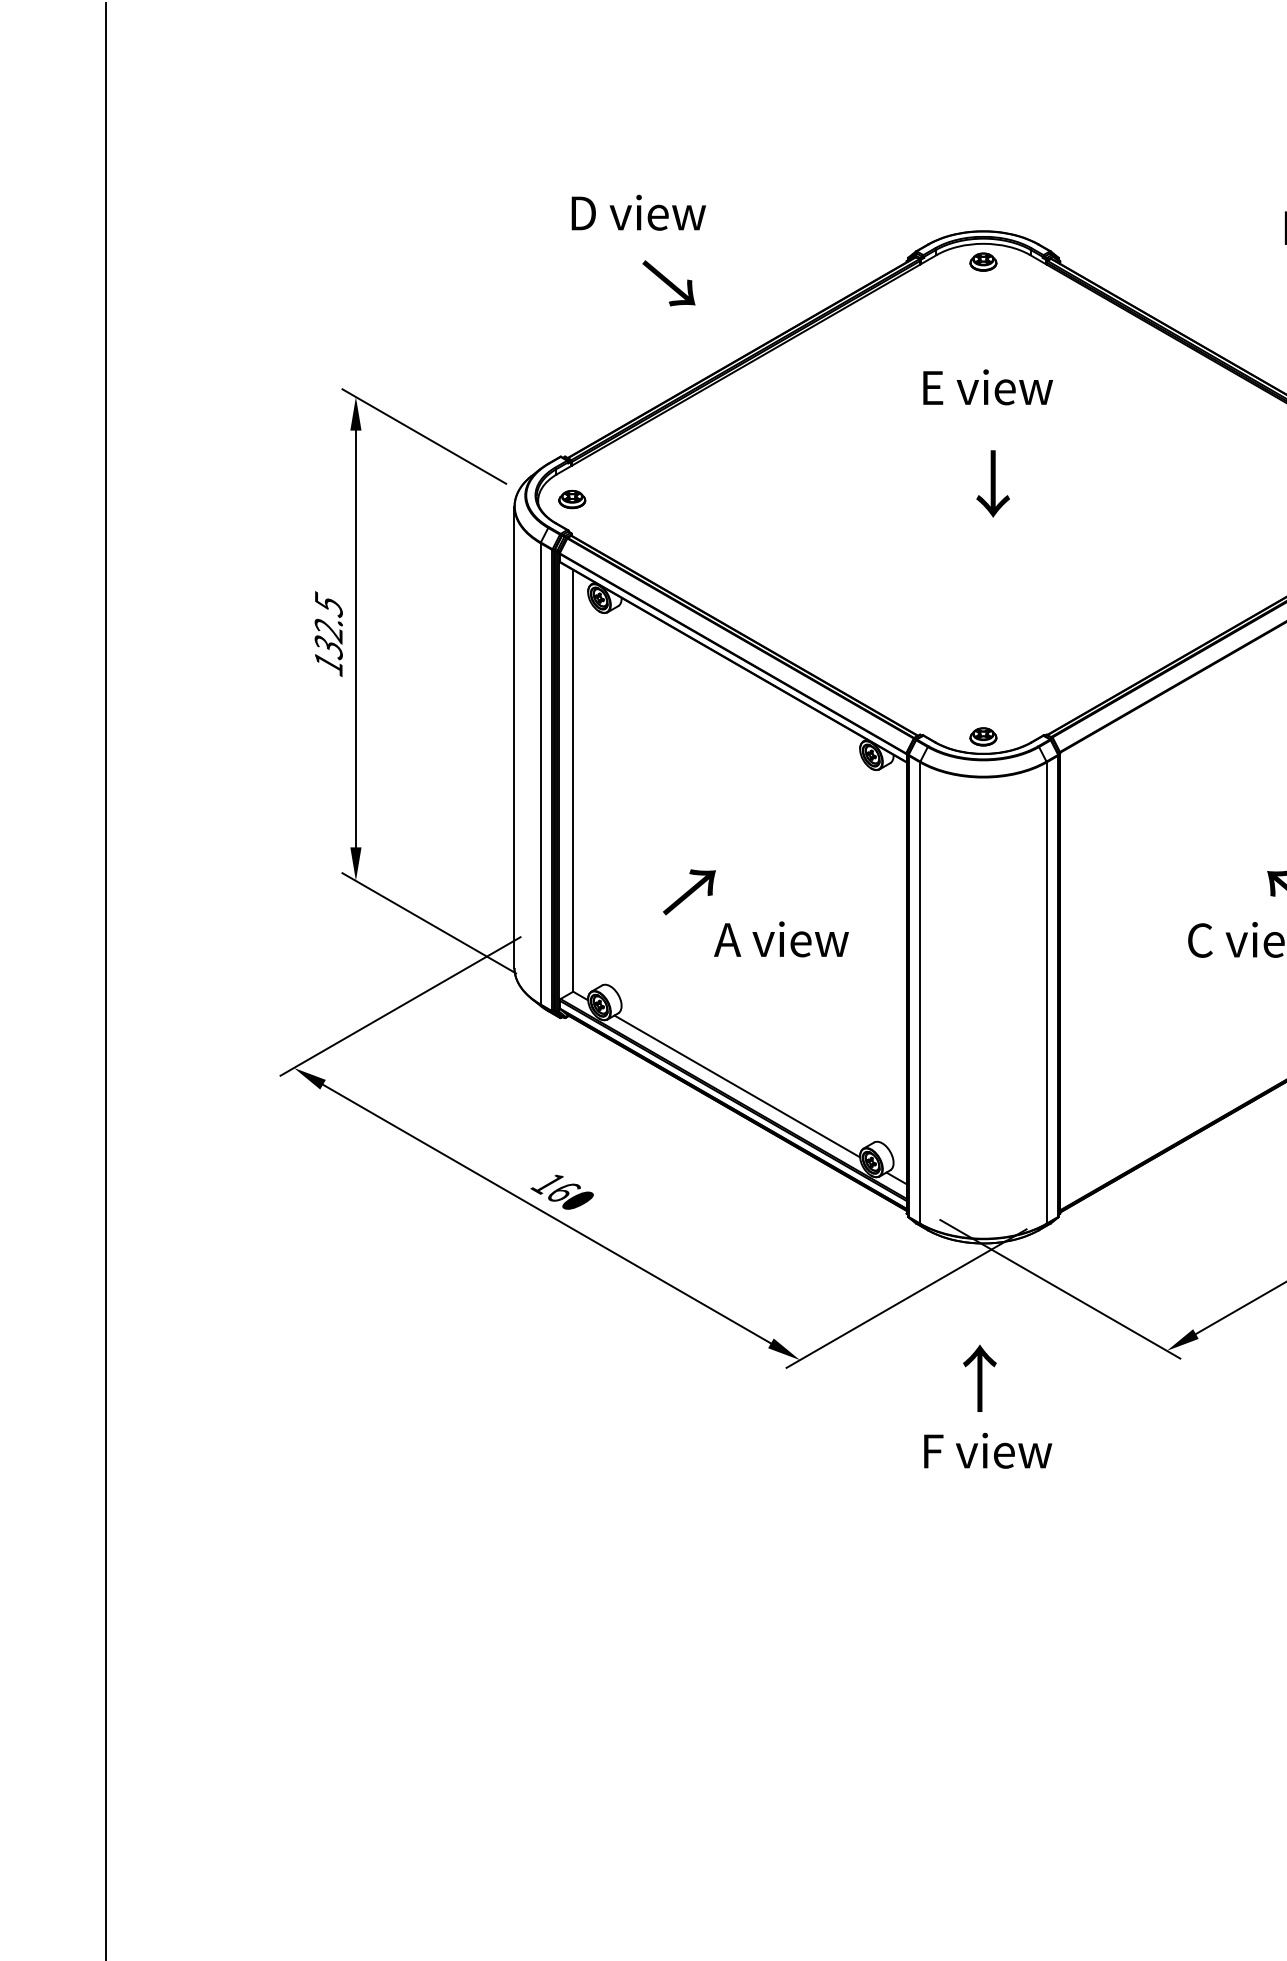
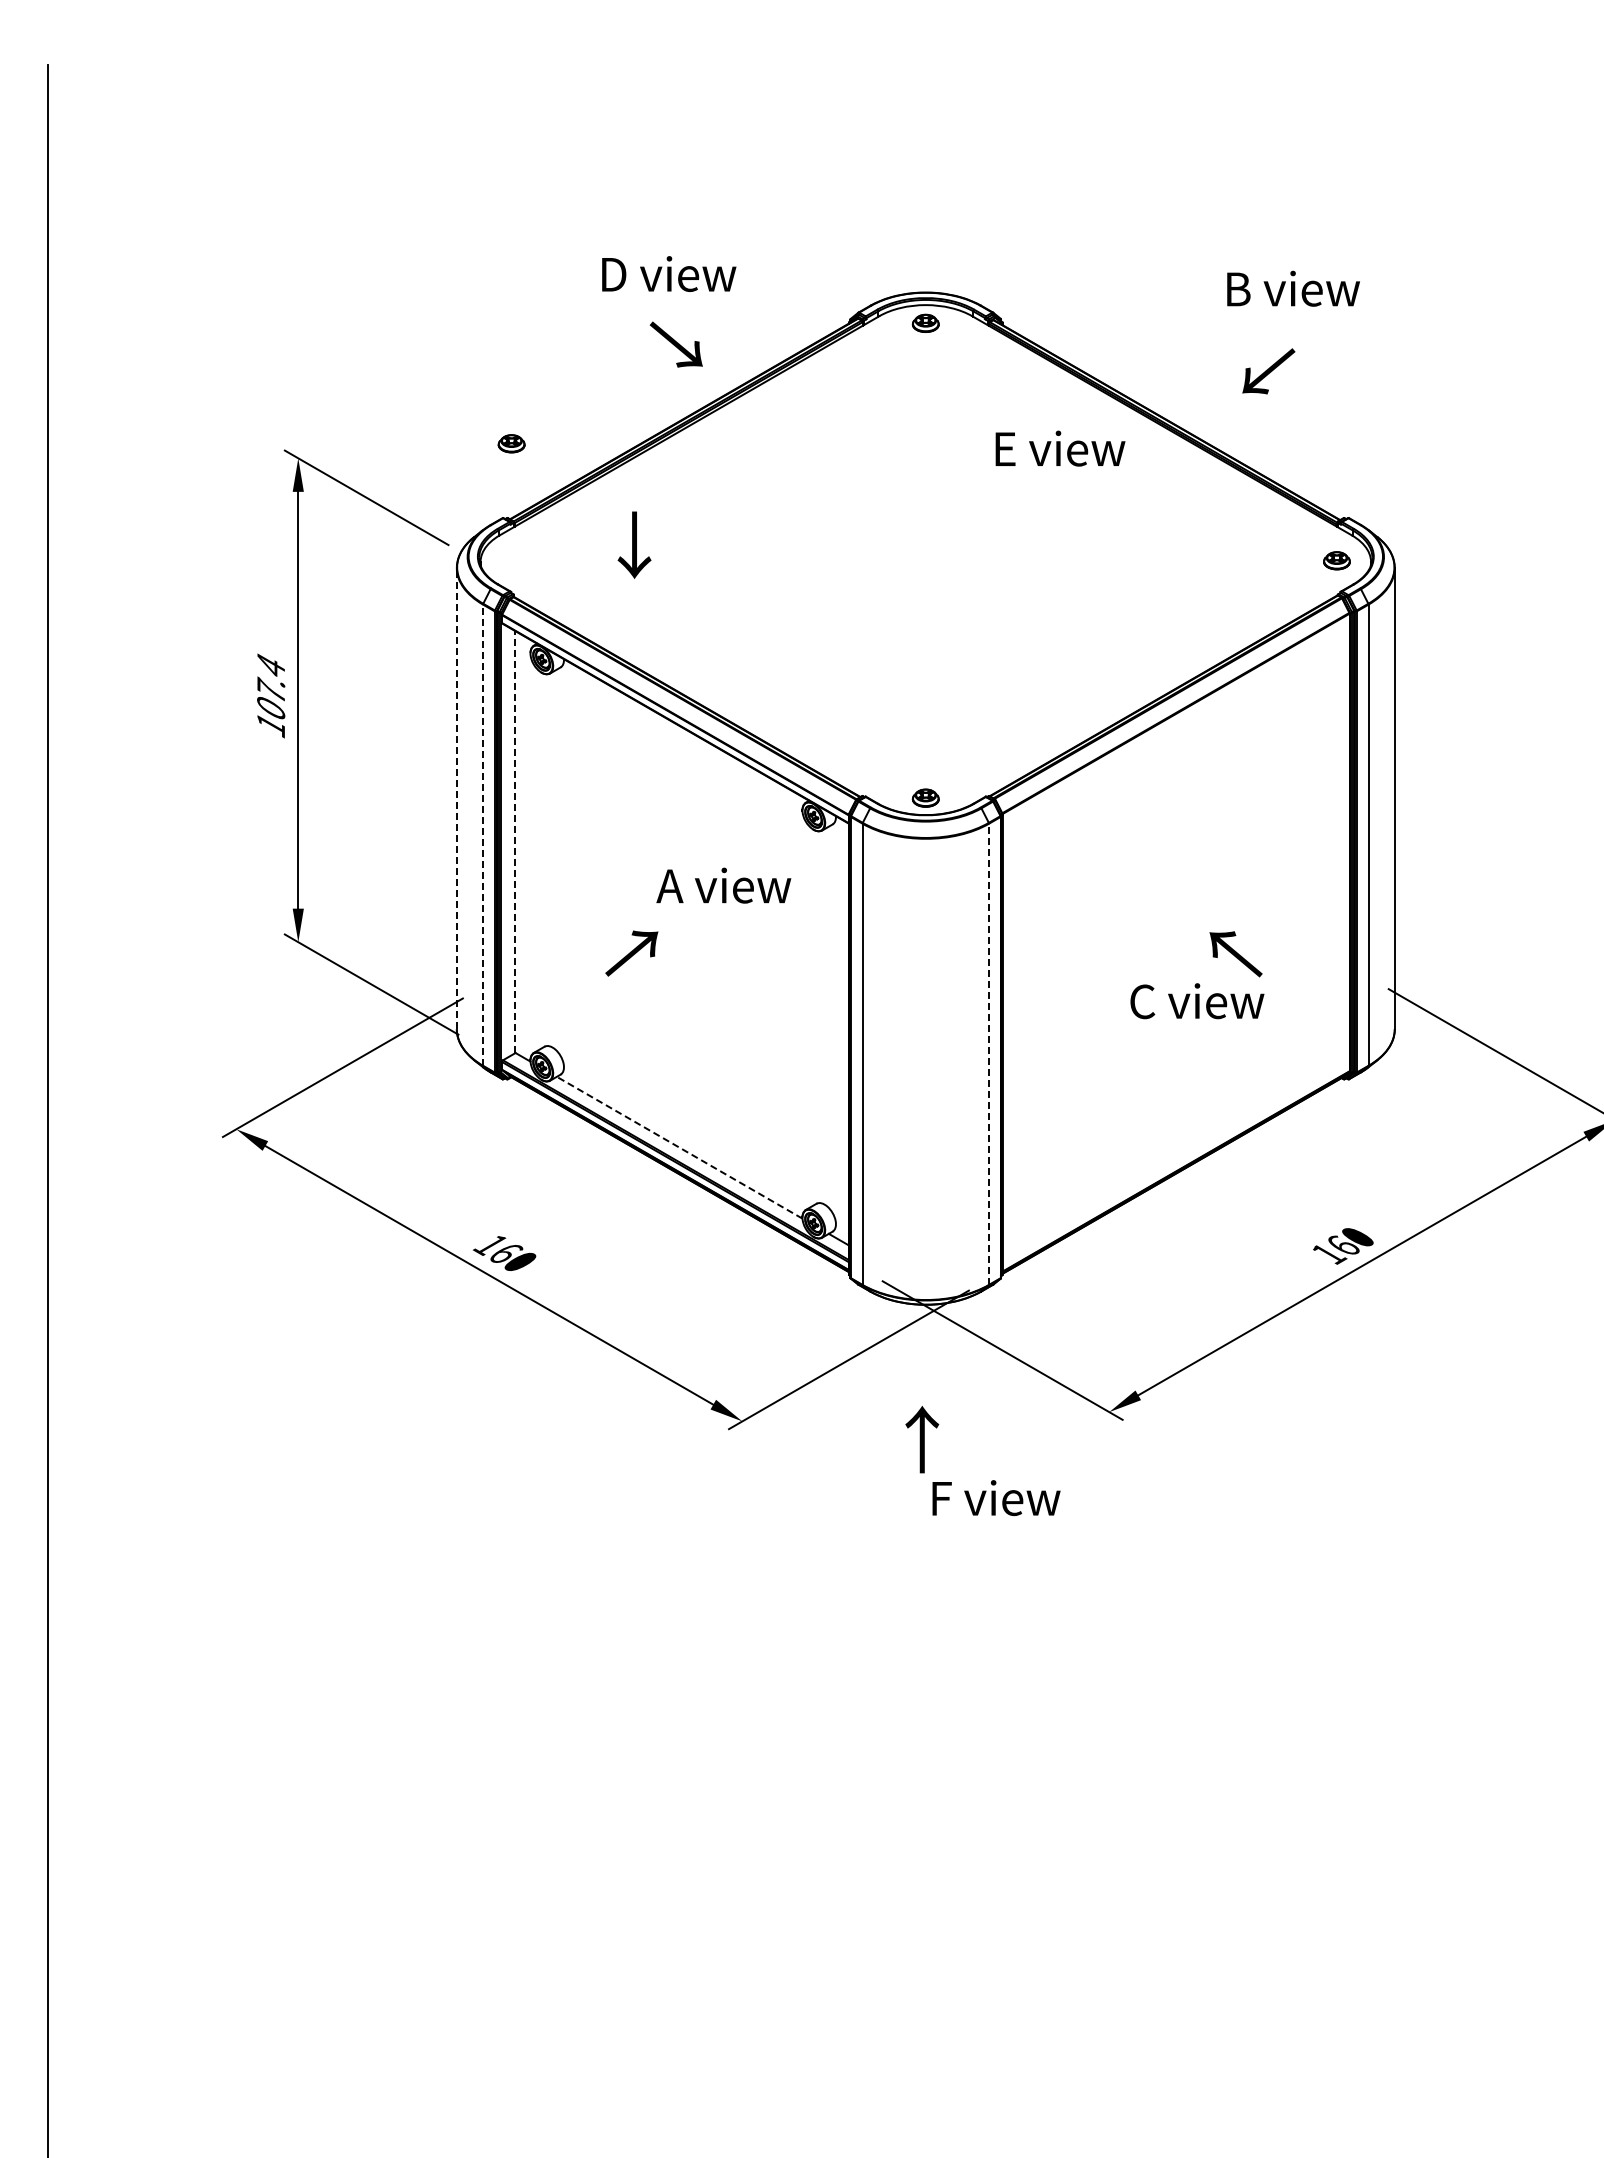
text: (639, 212) -> (669, 273), moved
text: (668, 283) -> (675, 344), moved
text: (988, 387) -> (1060, 448), moved
text: (993, 483) -> (634, 544), moved
part: (572, 499) -> (511, 443), moved
text: (329, 625) -> (271, 686), 132.5 -> 107.4
line: (514, 737) -> (456, 798), solid -> dashed
line: (541, 774) -> (483, 835), solid -> dashed
line: (573, 781) -> (515, 842), solid -> dashed
text: (781, 939) -> (723, 885), moved
line: (1047, 993) -> (989, 1054), solid -> dashed
line: (737, 1086) -> (679, 1147), solid -> dashed
text: (988, 1451) -> (996, 1498), moved

